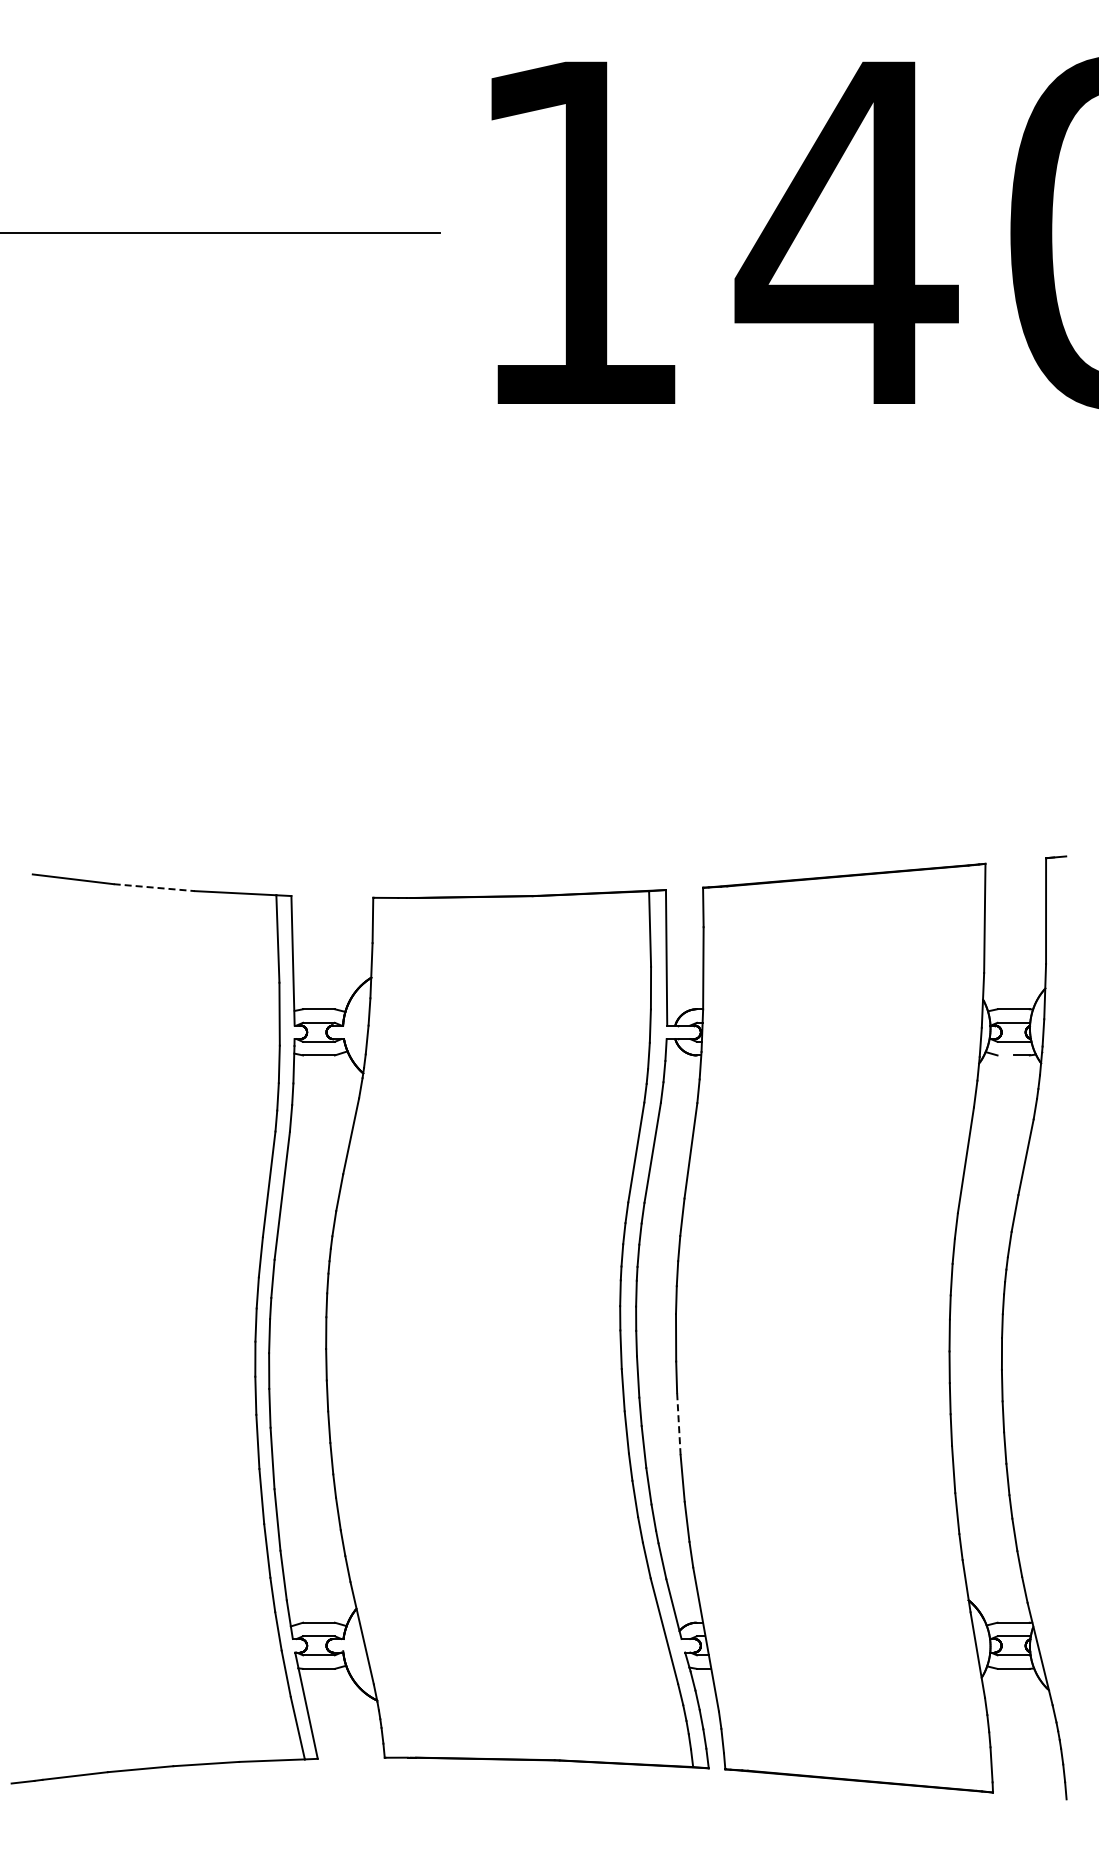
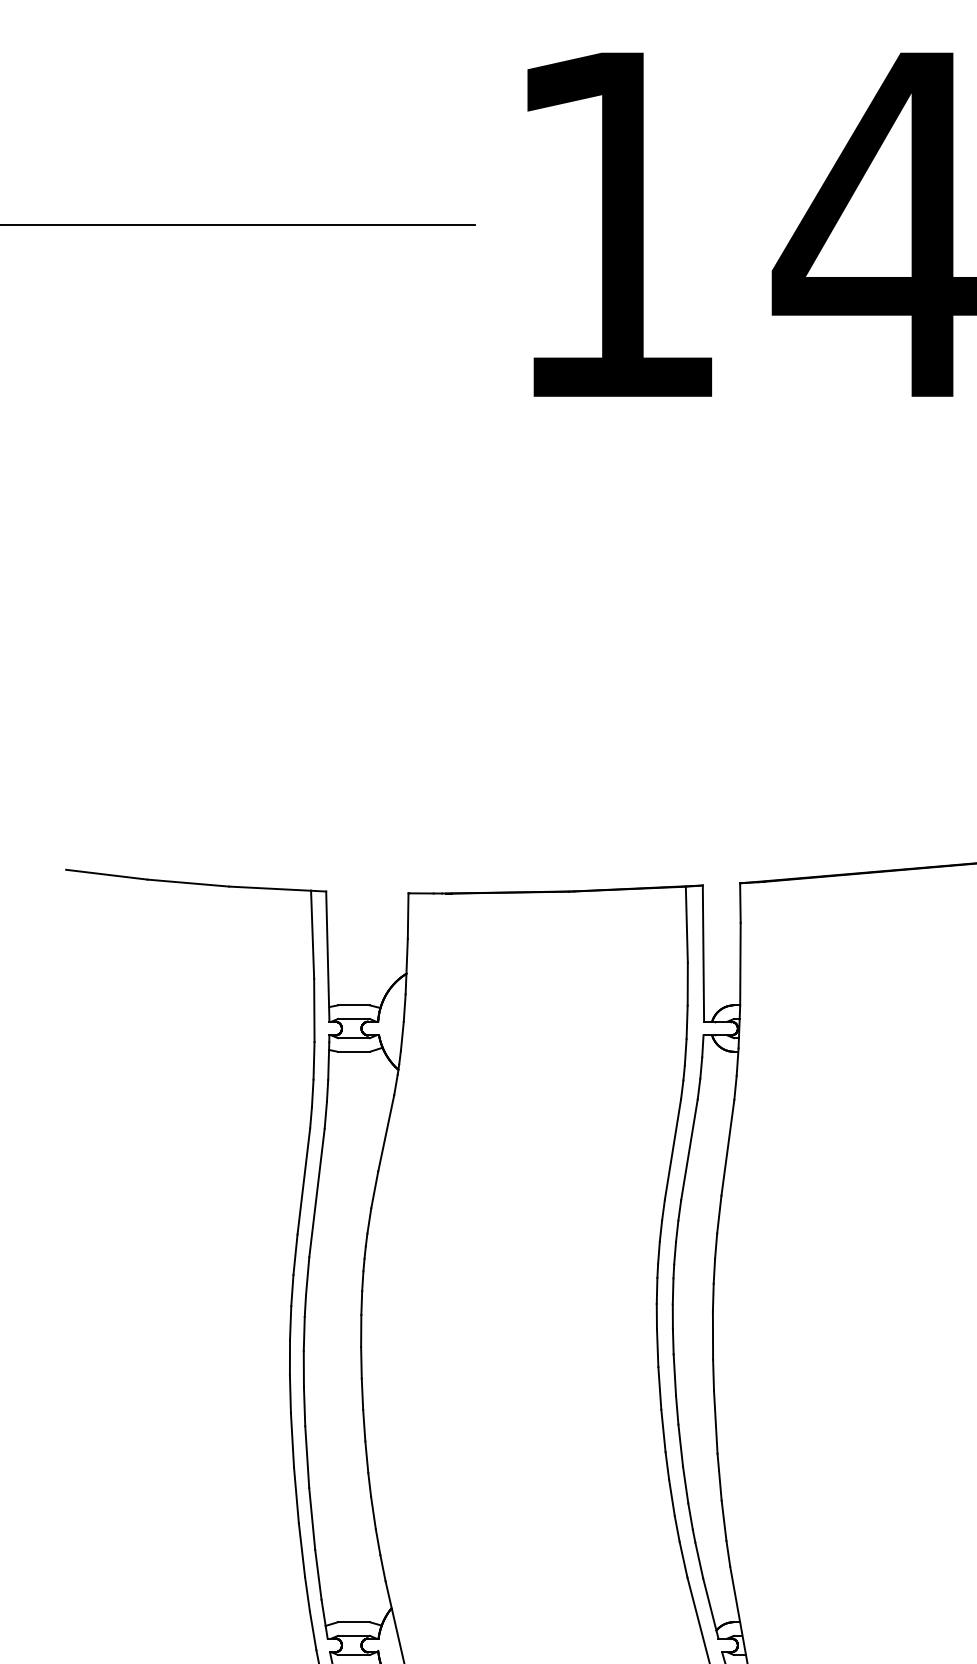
line: (154, 887) -> (188, 882), dashed -> solid
line: (678, 1423) -> (715, 1421), dashed -> solid

